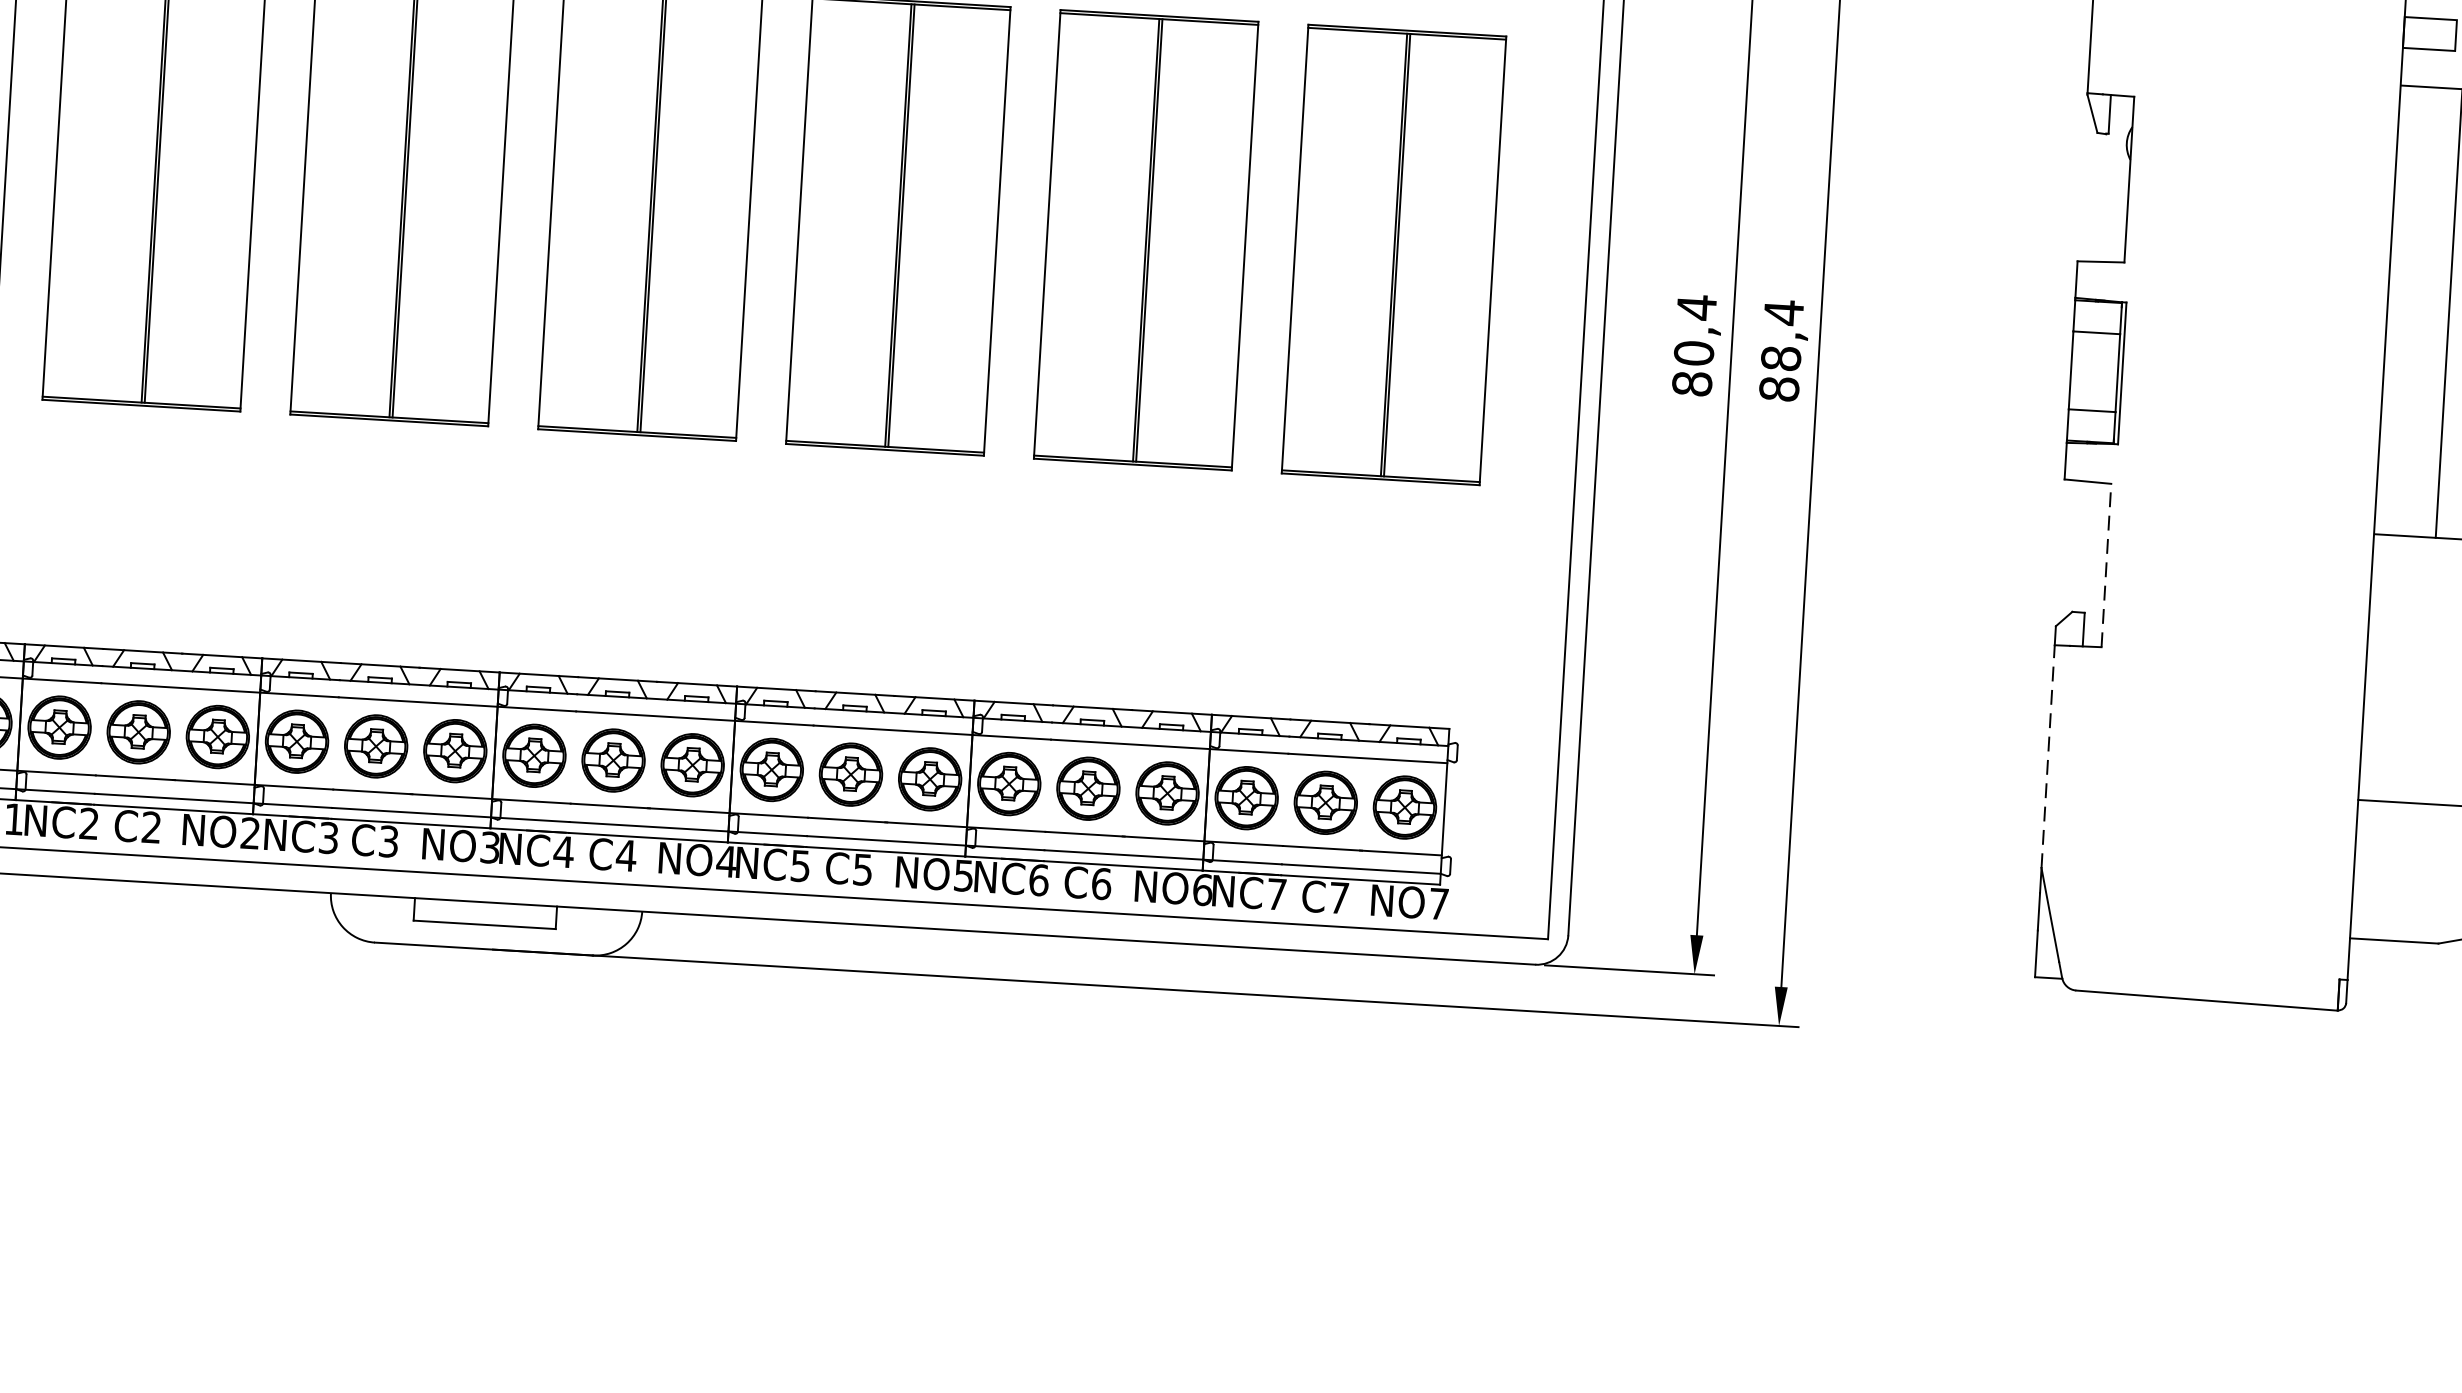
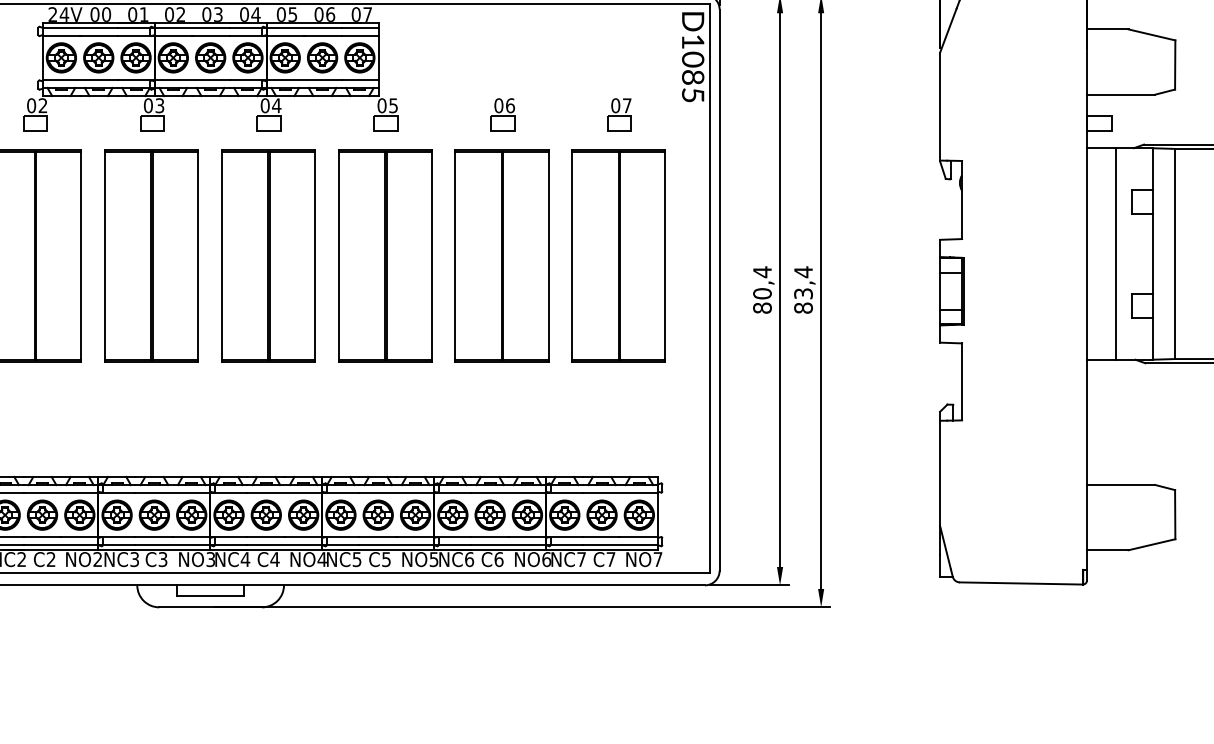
text: (1781, 357) -> (803, 293), 88,4 -> 83,4
line: (2107, 564) -> (962, 381), dashed -> solid
line: (2049, 757) -> (940, 473), dashed -> solid

